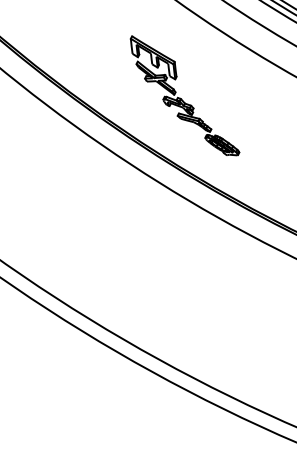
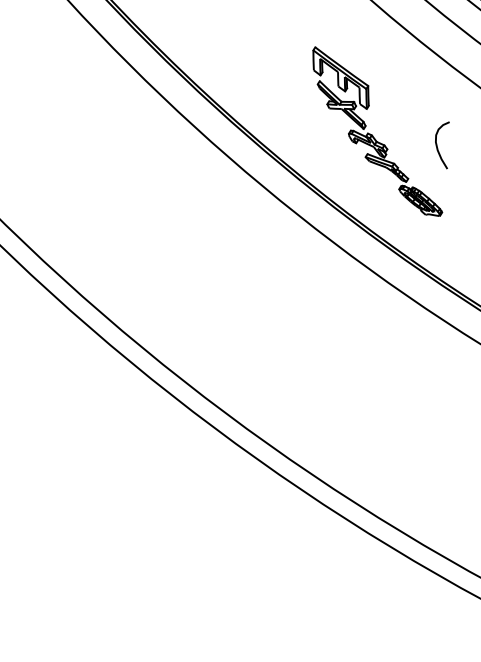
curve: (231, 102) -> (437, 145), added

